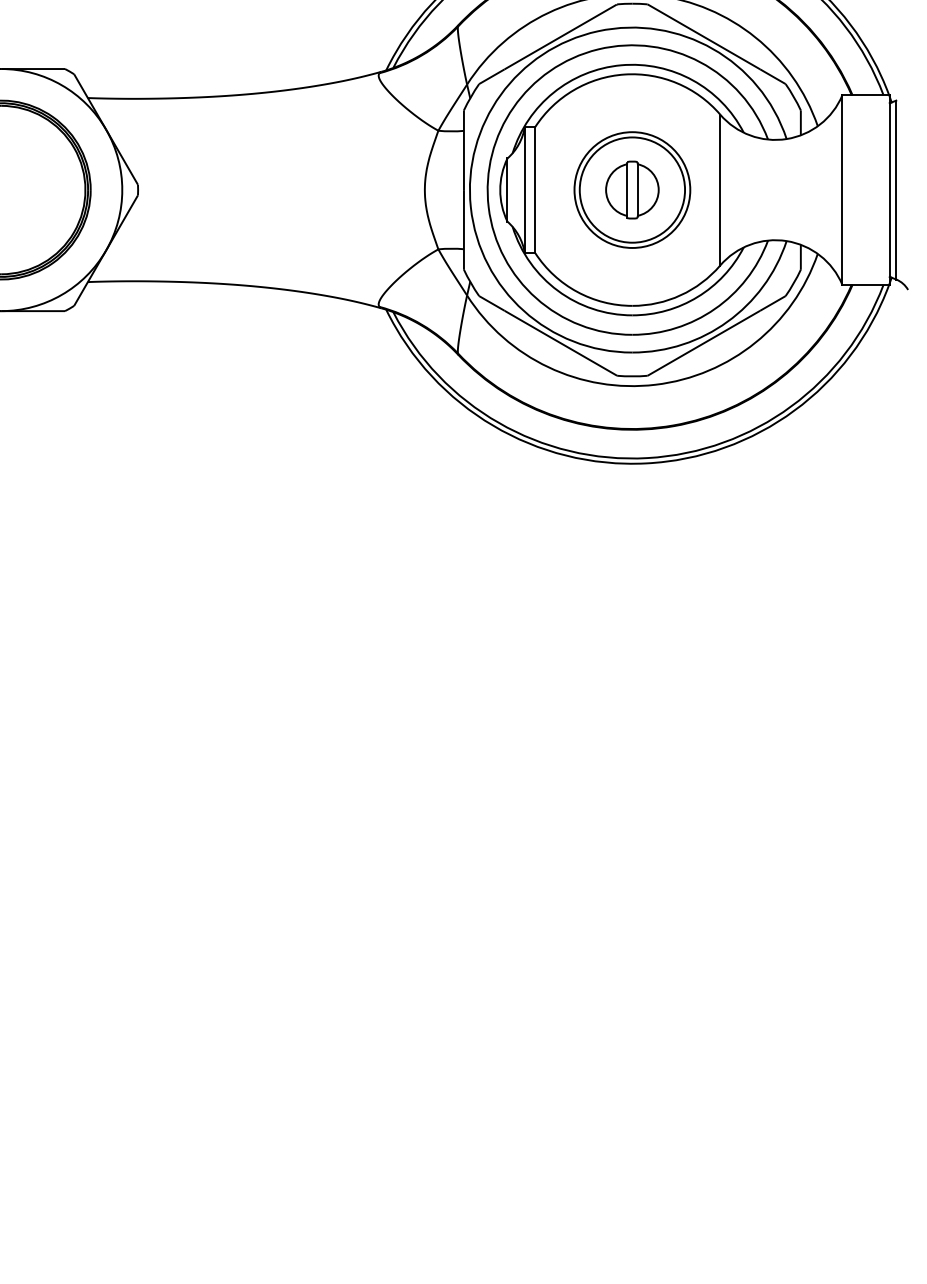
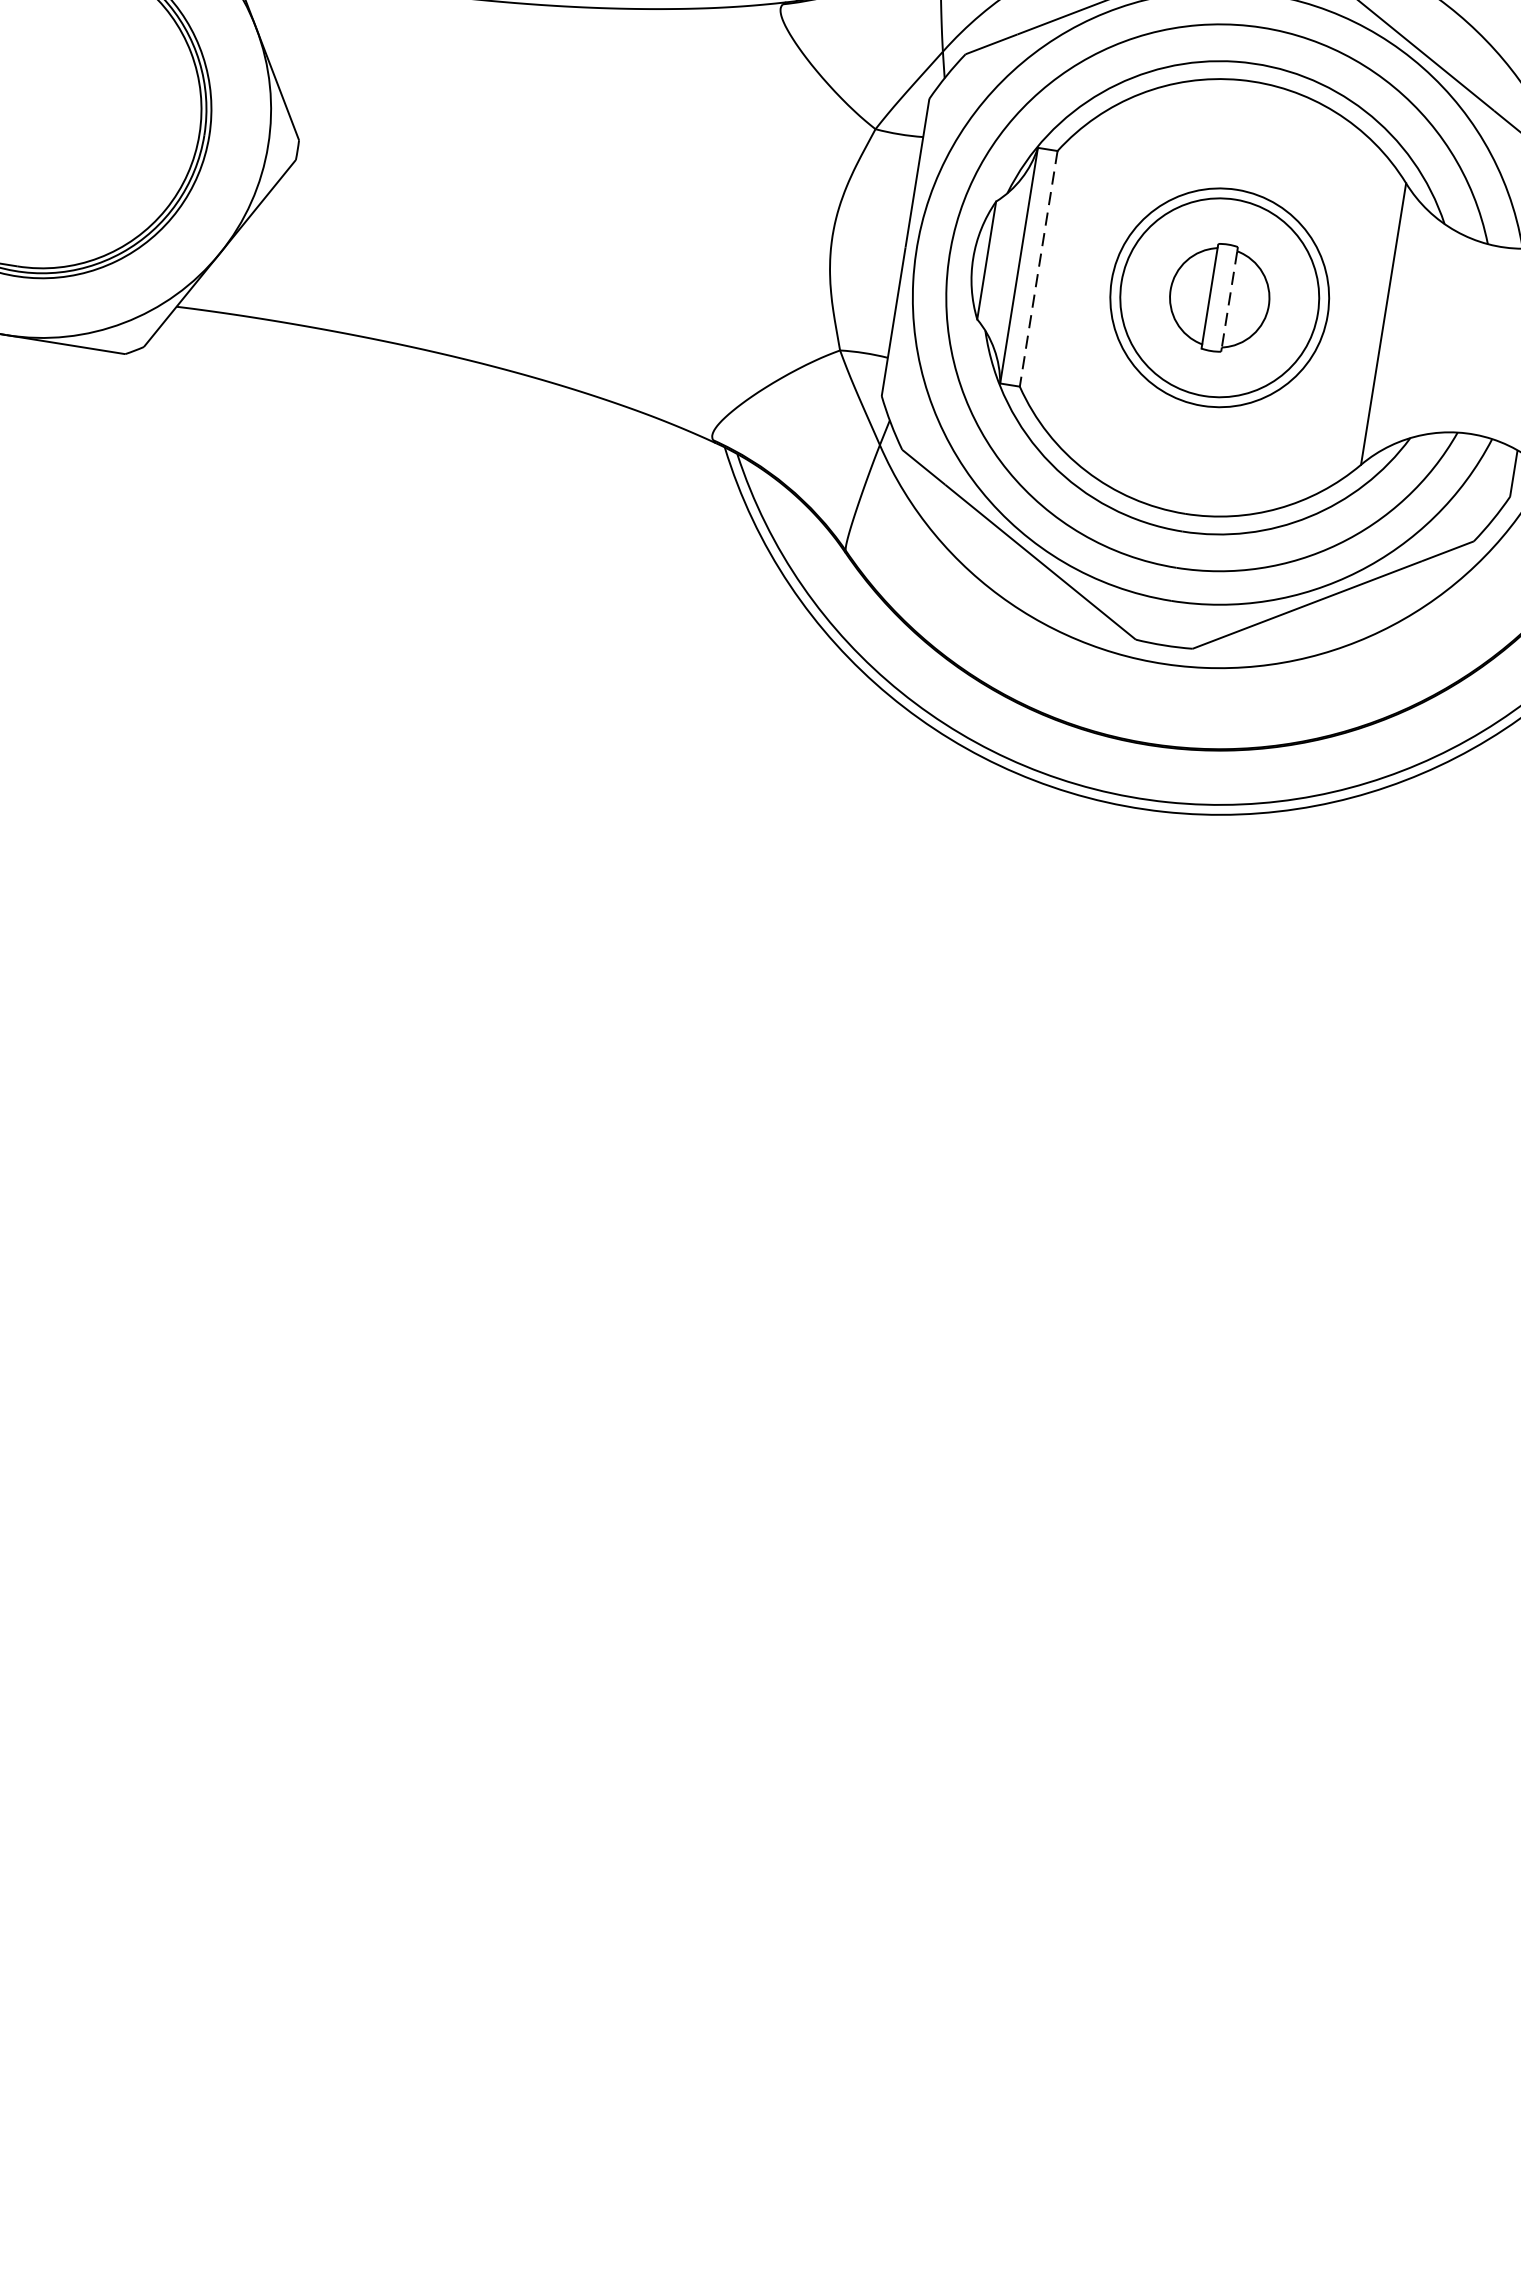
line: (535, 190) -> (1038, 269), solid -> dashed
line: (637, 190) -> (1229, 300), solid -> dashed

